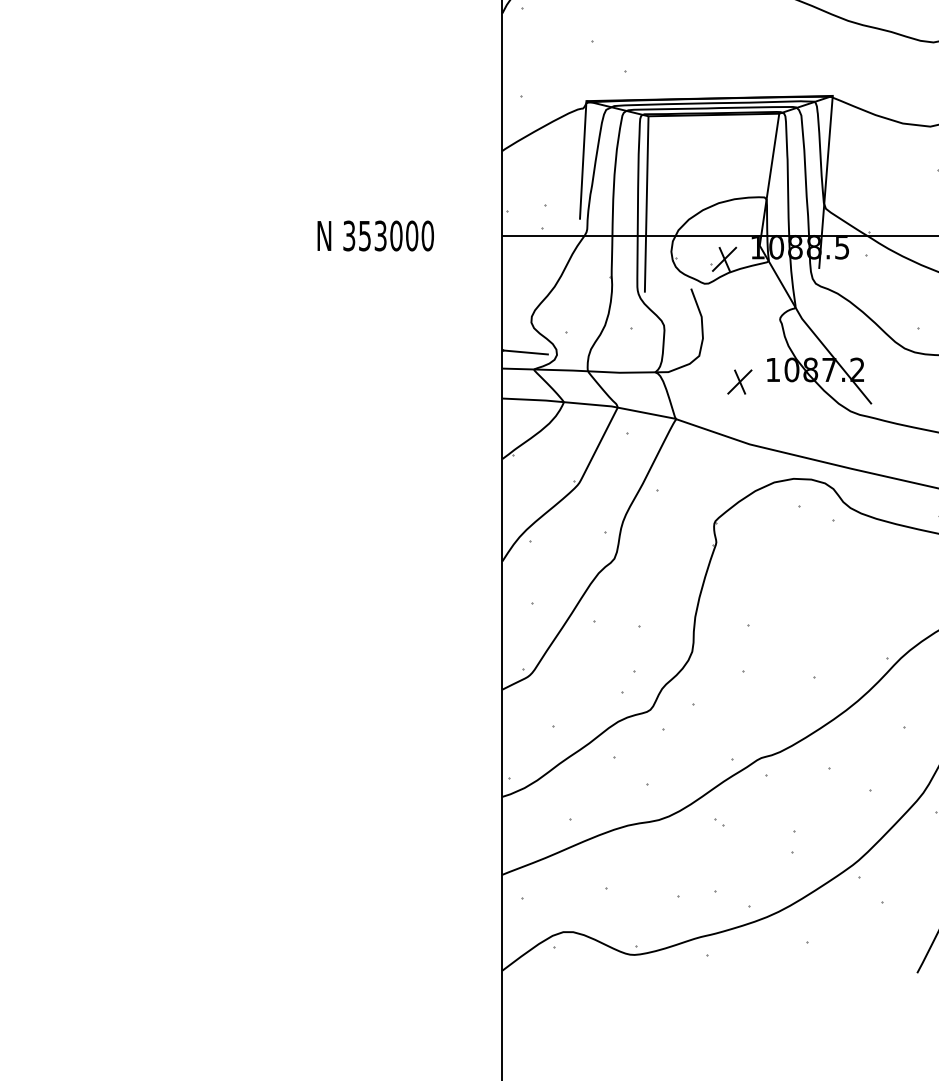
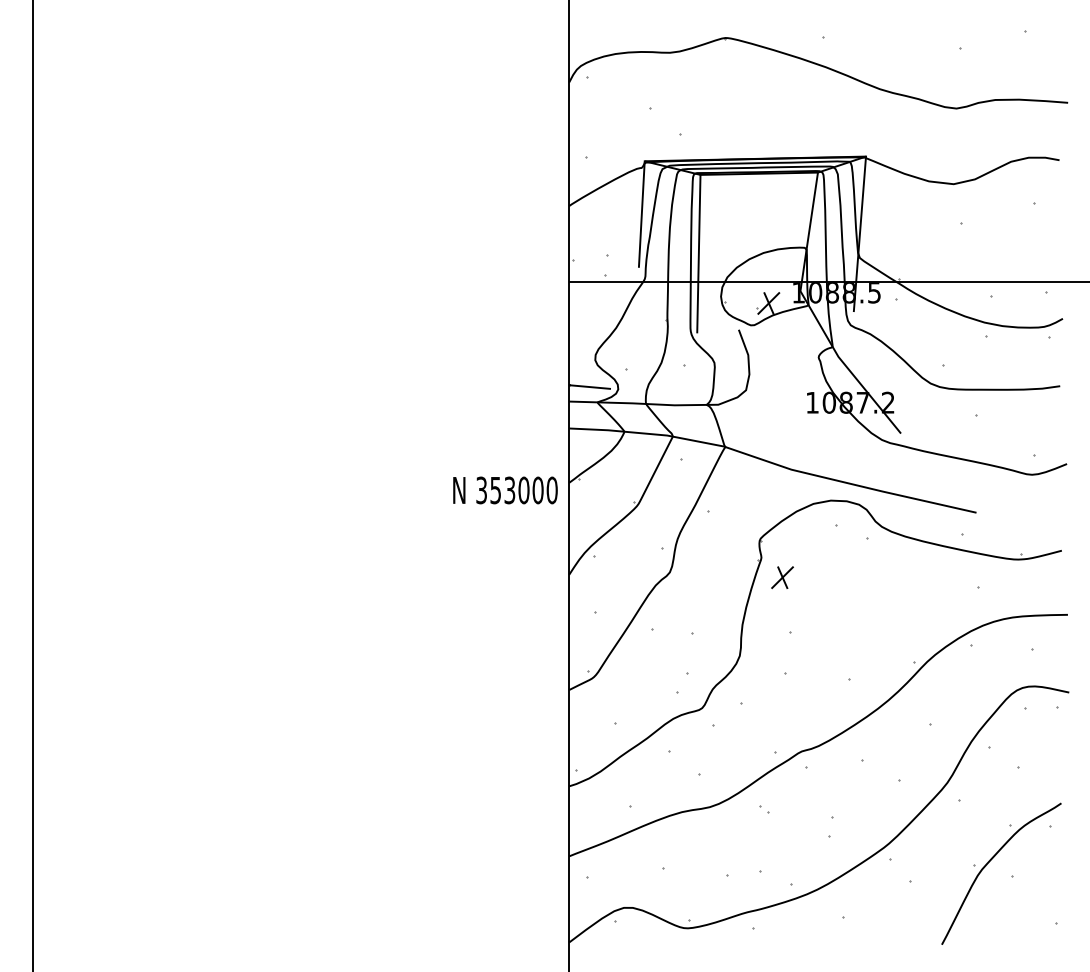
text: (375, 236) -> (505, 490), moved
part: (739, 381) -> (782, 577), moved

